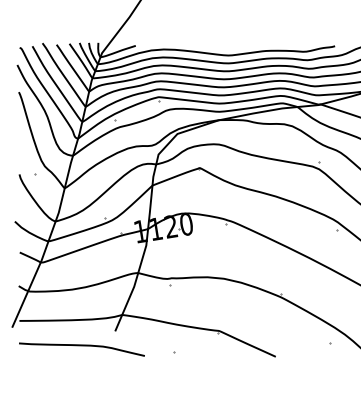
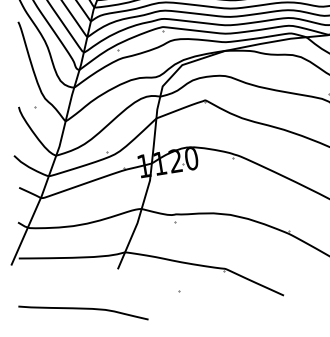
curve: (81, 346) -> (82, 309), moved

